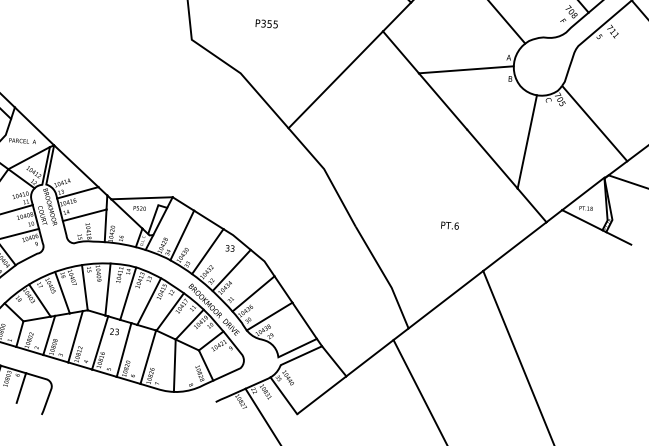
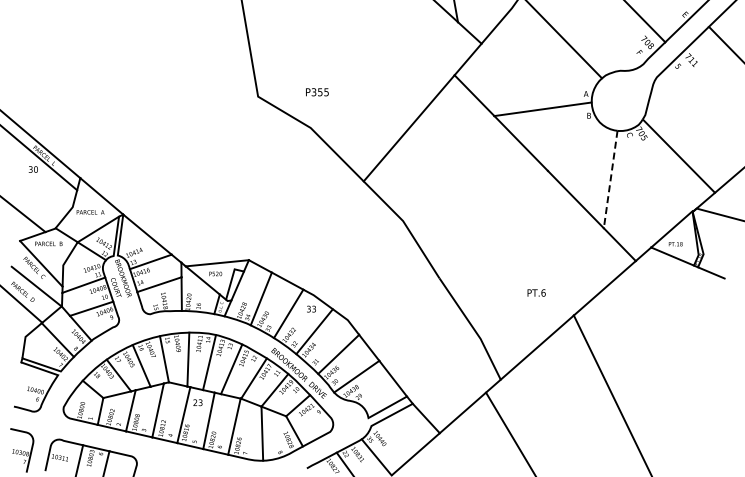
text: (266, 24) -> (317, 92), moved
line: (527, 142) -> (610, 180), solid -> dashed
text: (449, 225) -> (536, 292), moved

